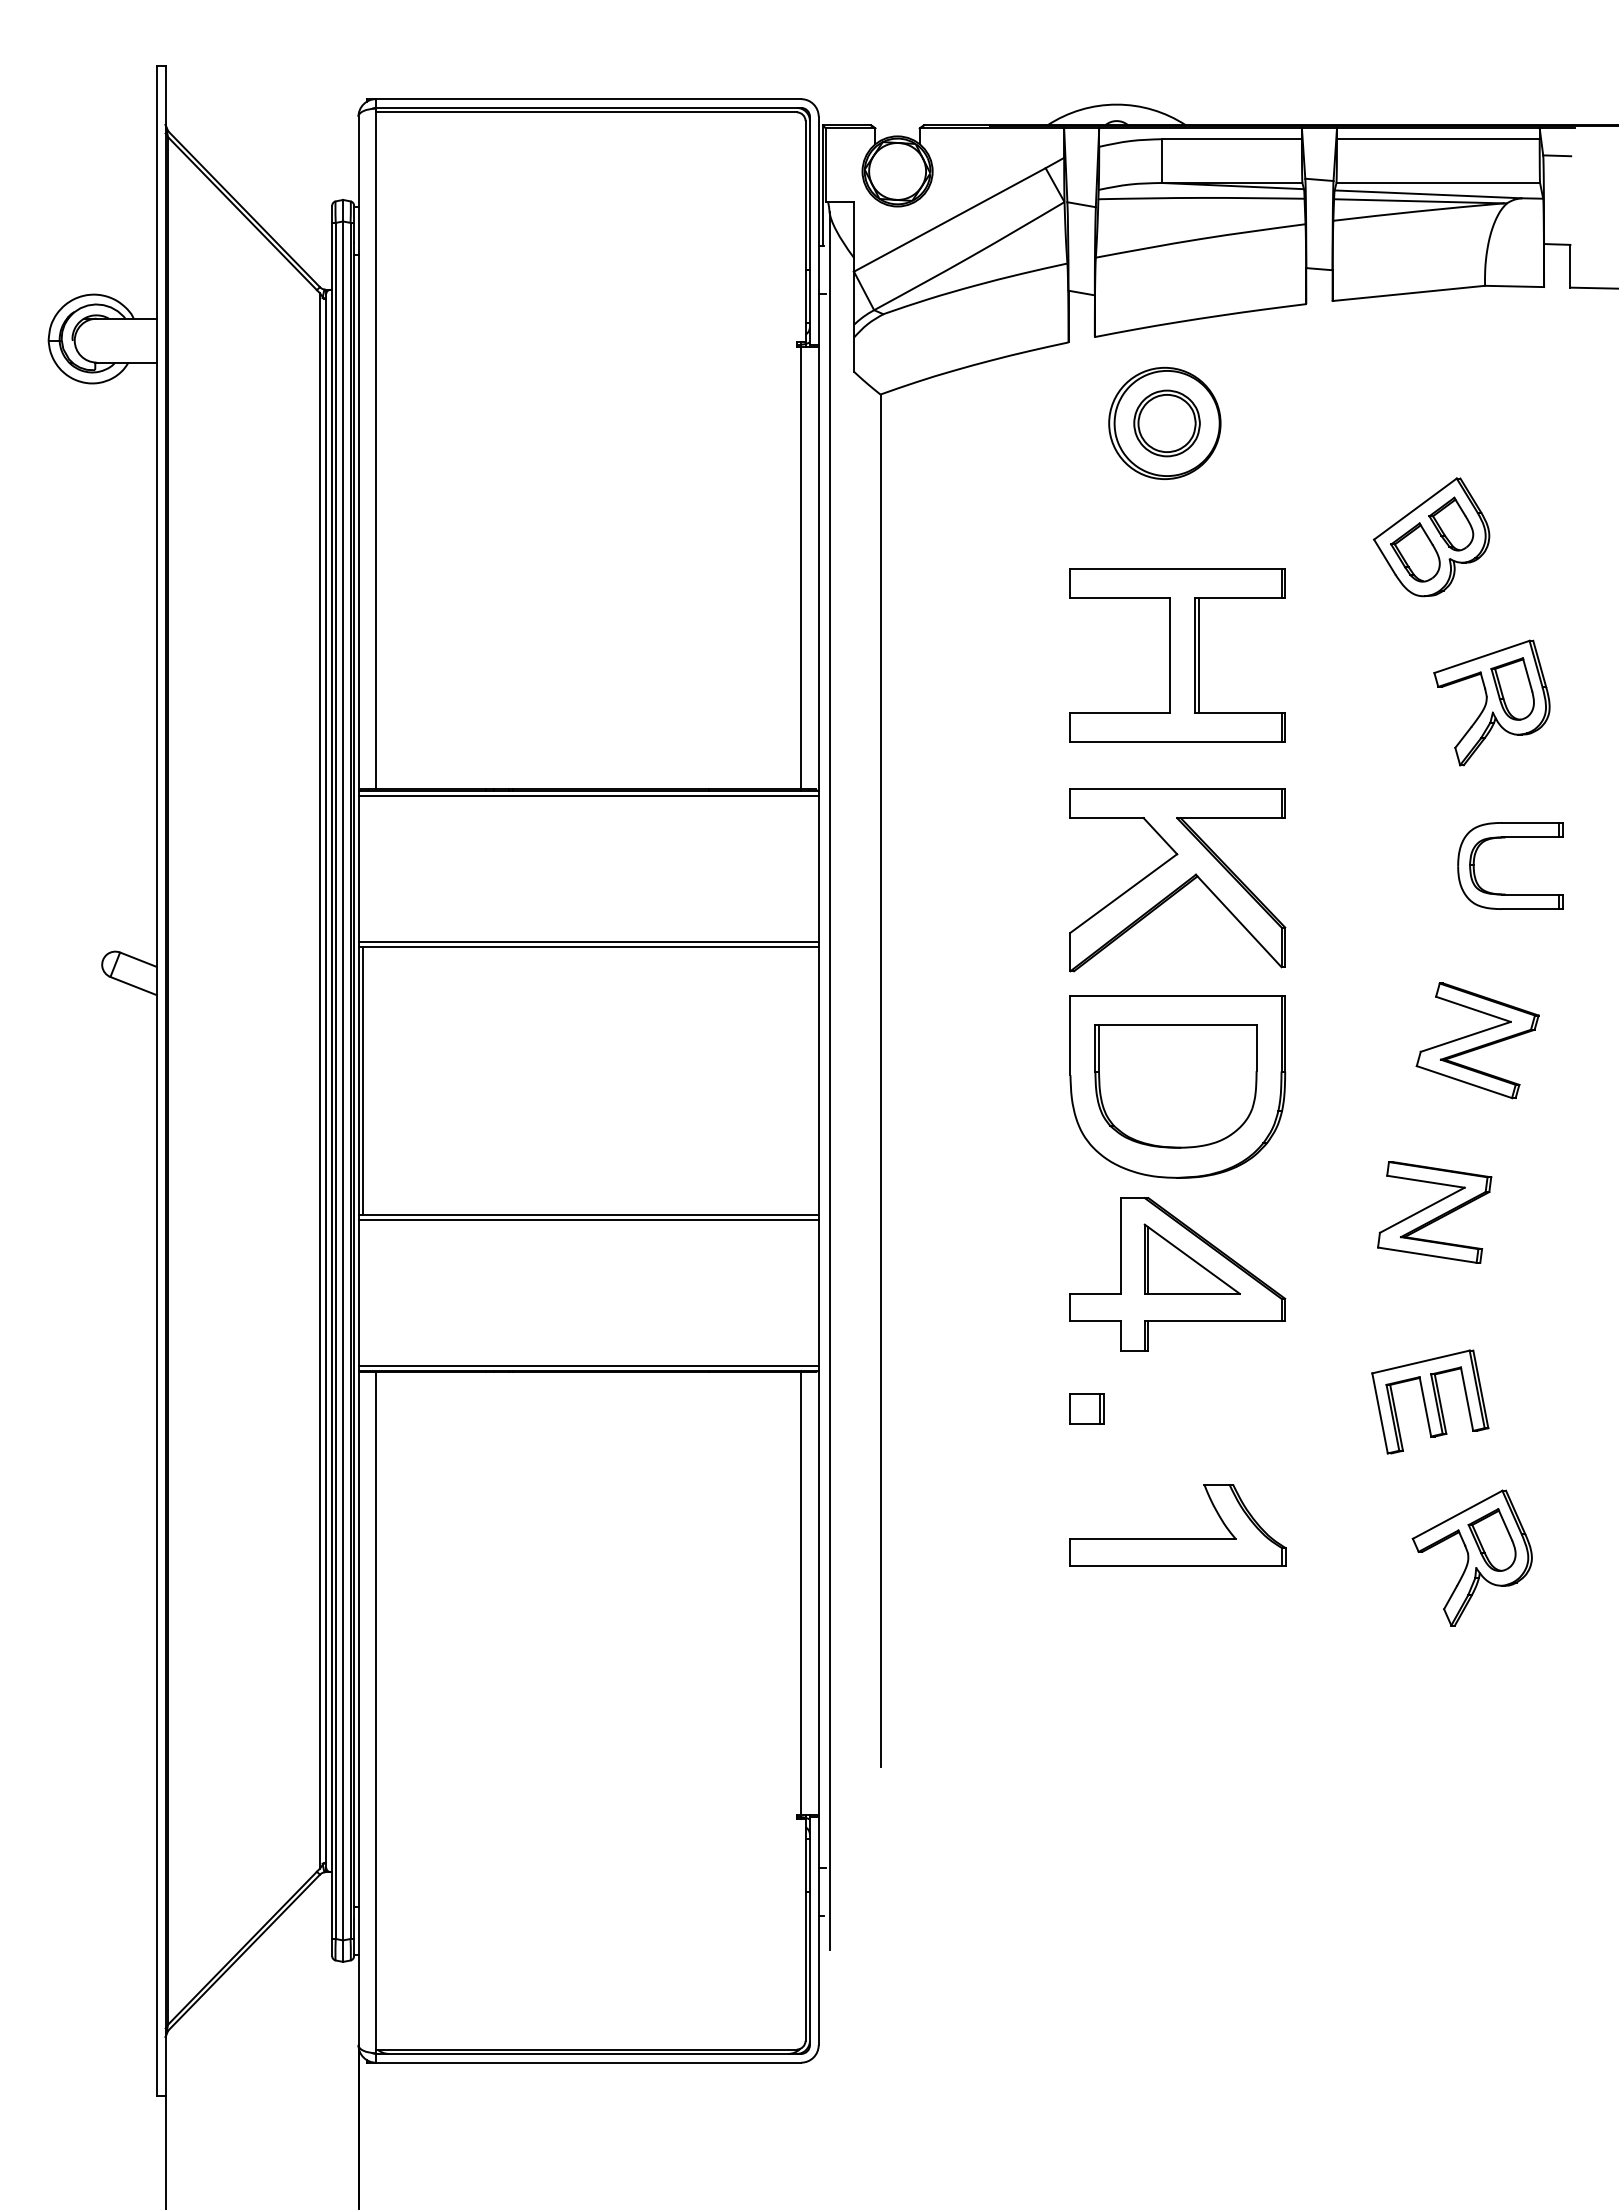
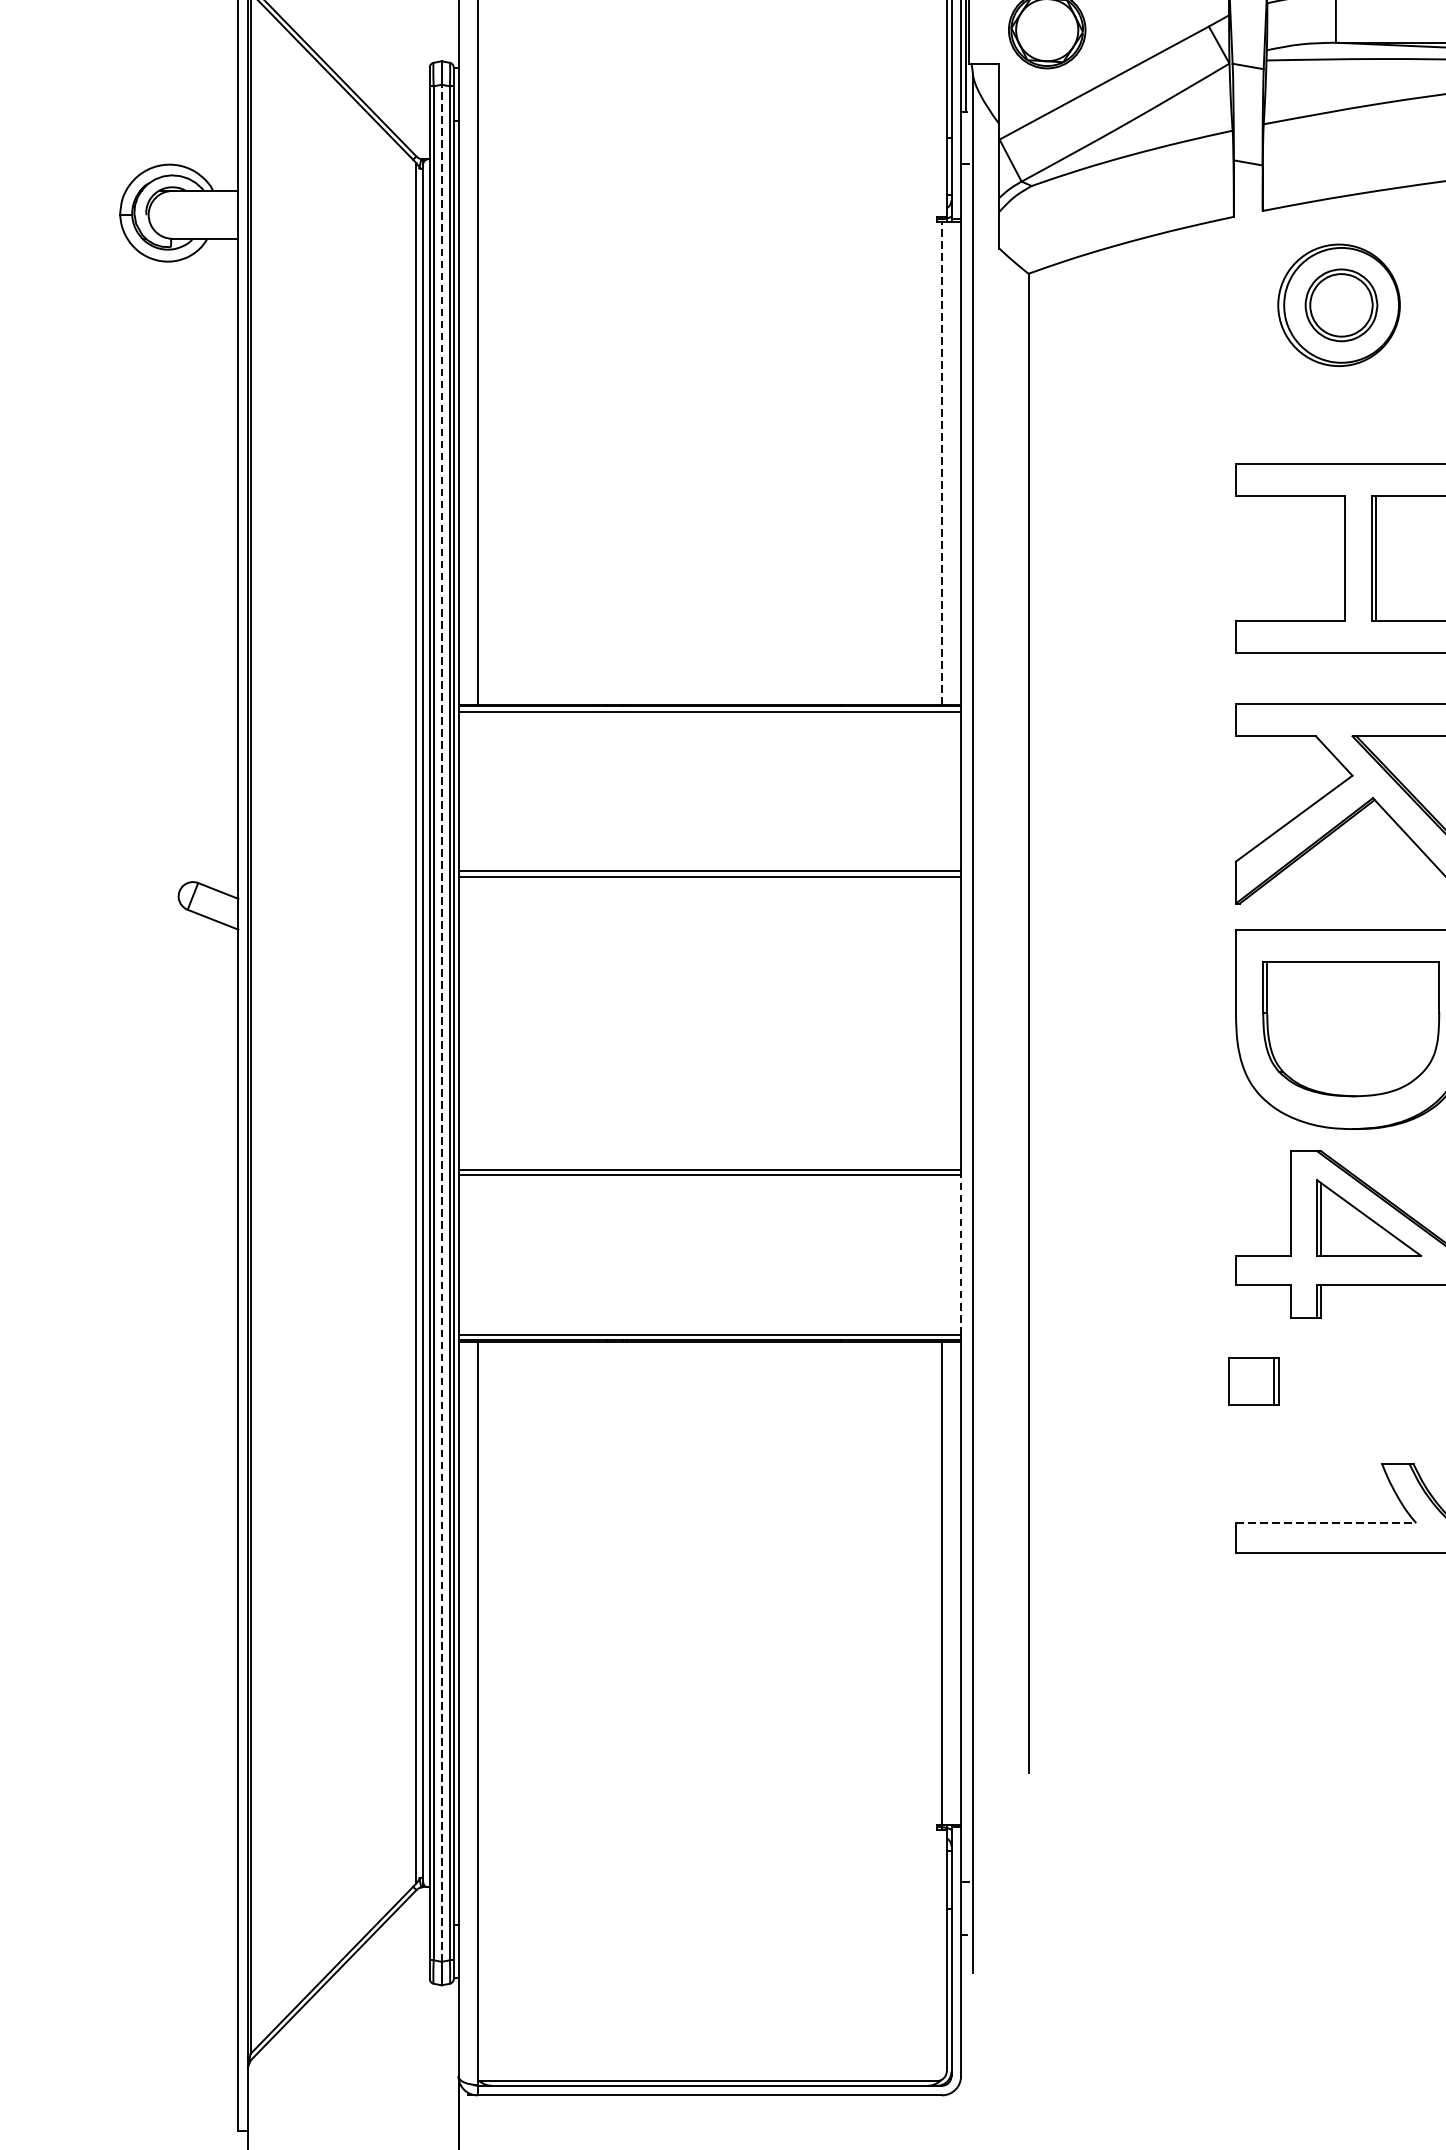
line: (801, 567) -> (942, 462), solid -> dashed
line: (343, 1080) -> (442, 1022), solid -> dashed
line: (362, 1080) -> (462, 1022), removed
line: (818, 1293) -> (960, 1255), solid -> dashed
part: (1086, 1408) -> (1253, 1380), size x1.4
line: (1153, 1538) -> (1326, 1522), solid -> dashed

